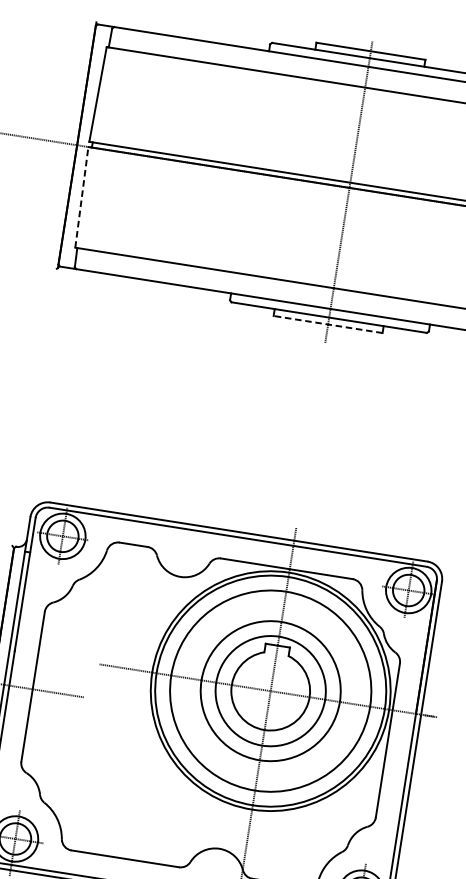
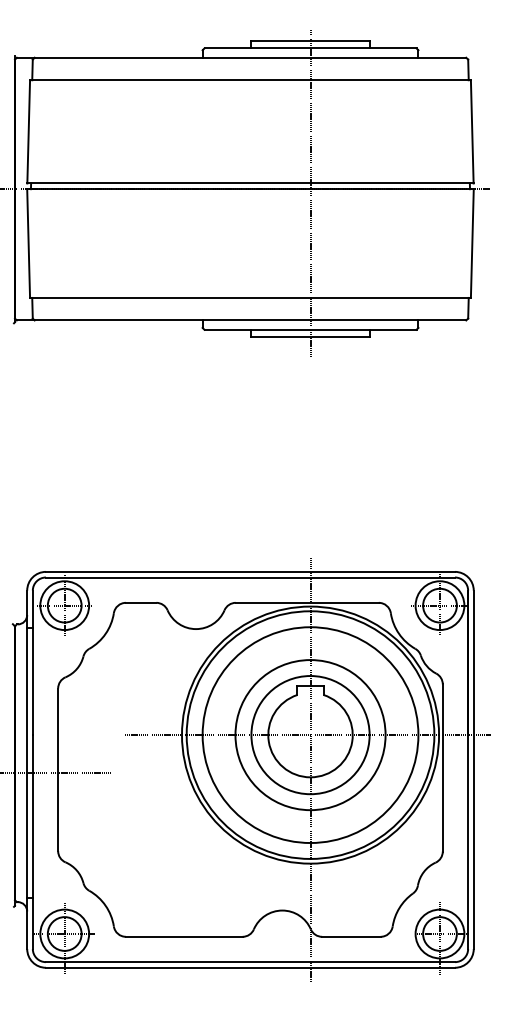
line: (81, 197) -> (28, 243), dashed -> solid
line: (328, 324) -> (310, 337), dashed -> solid

